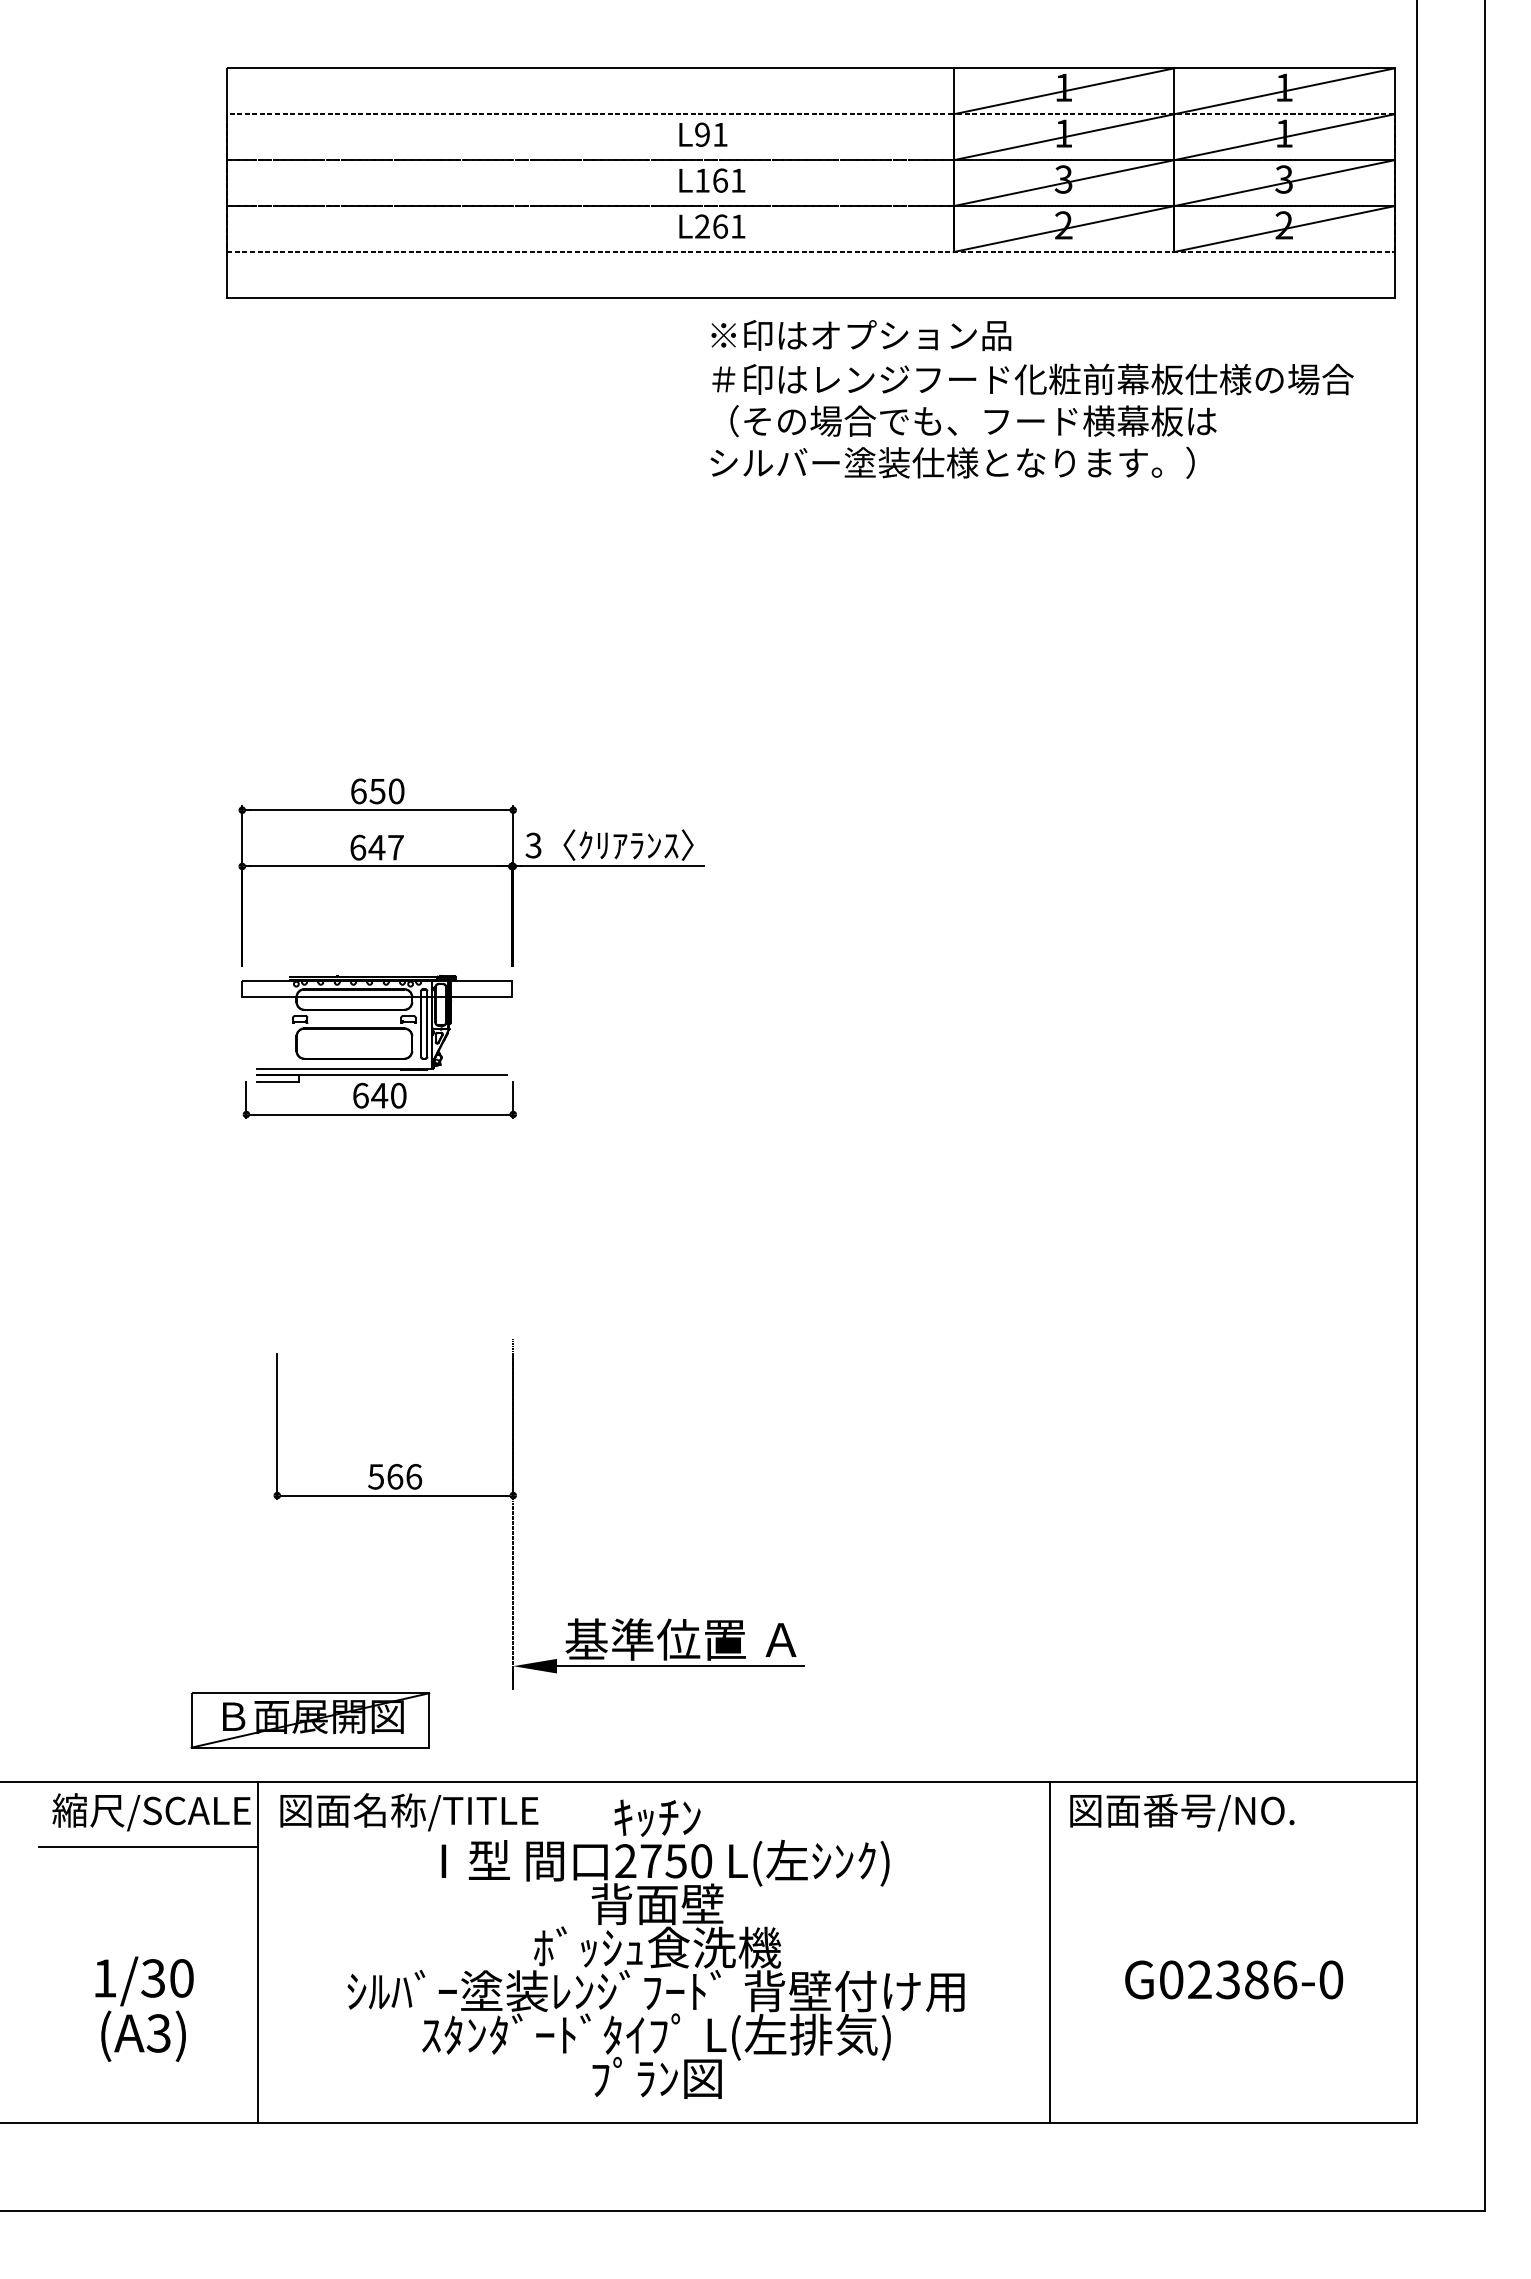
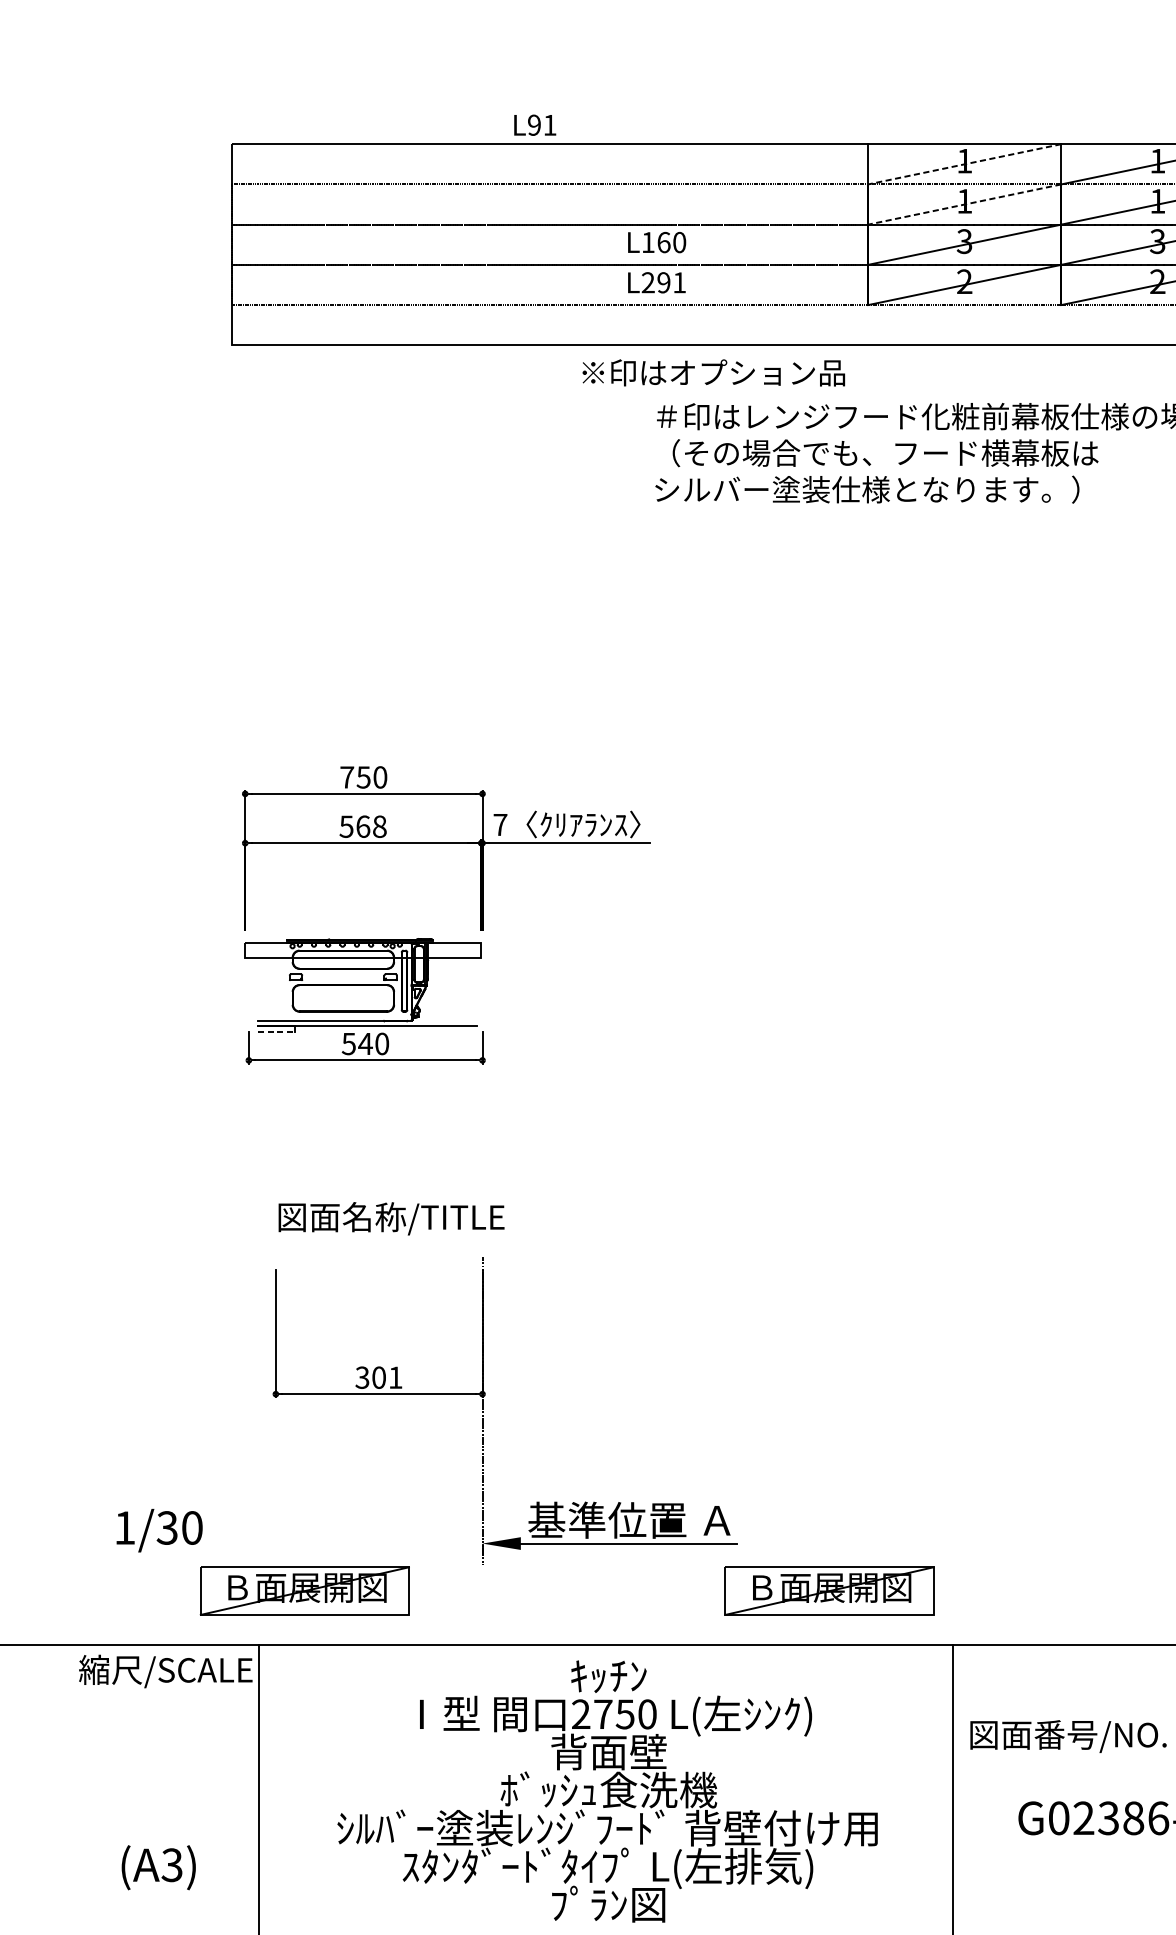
line: (1063, 91) -> (964, 164), solid -> dashed
text: (703, 134) -> (535, 125), moved
line: (1063, 137) -> (964, 204), solid -> dashed
text: (738, 180) -> (679, 242), L161 -> L160
text: (720, 226) -> (664, 282), L261 -> L291
text: (861, 335) -> (713, 372), moved
text: (358, 791) -> (347, 777), 650 -> 750
text: (533, 845) -> (500, 824), 3 -> 7
text: (376, 847) -> (362, 826), 647 -> 568
line: (277, 1081) -> (276, 1031), solid -> dashed
text: (360, 1095) -> (348, 1043), 640 -> 540
text: (395, 1476) -> (379, 1377), 566 -> 301
part: (909, 1720) -> (829, 1591), added
text: (409, 1812) -> (391, 1218), moved
text: (1182, 1812) -> (1068, 1736), moved
line: (148, 1846) -> (163, 1701), removed
text: (144, 1981) -> (159, 1530), moved

